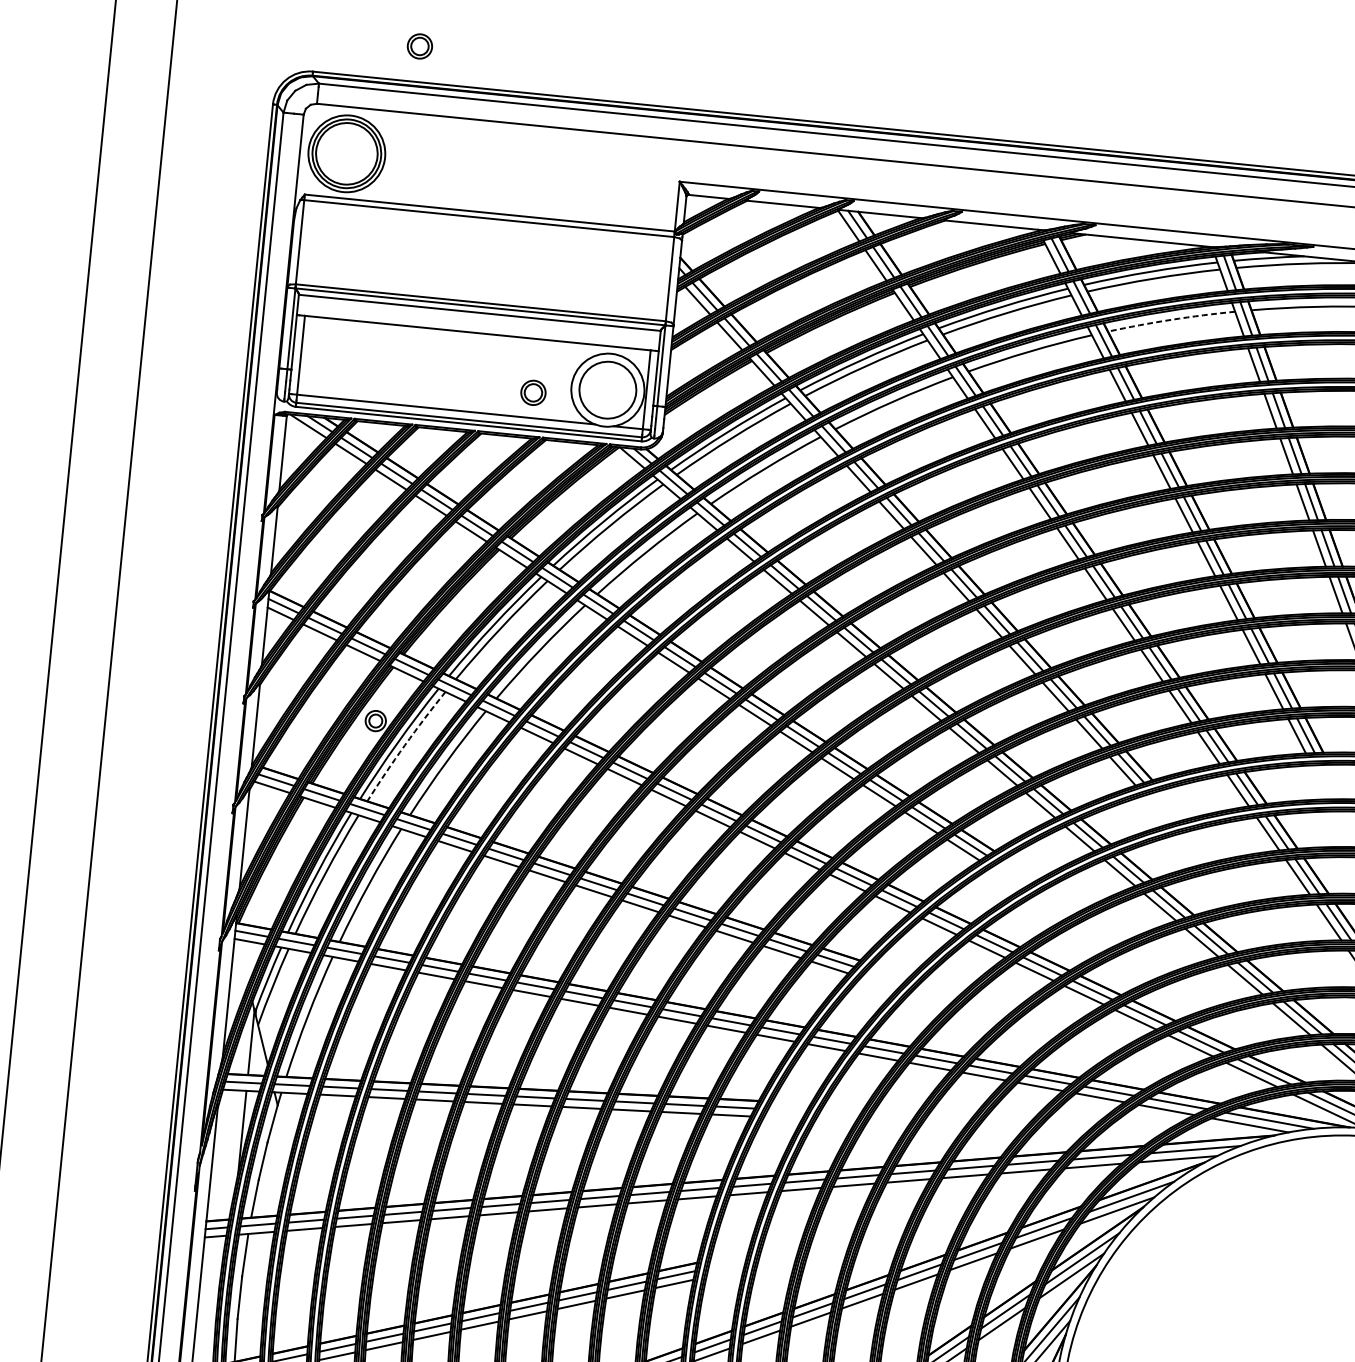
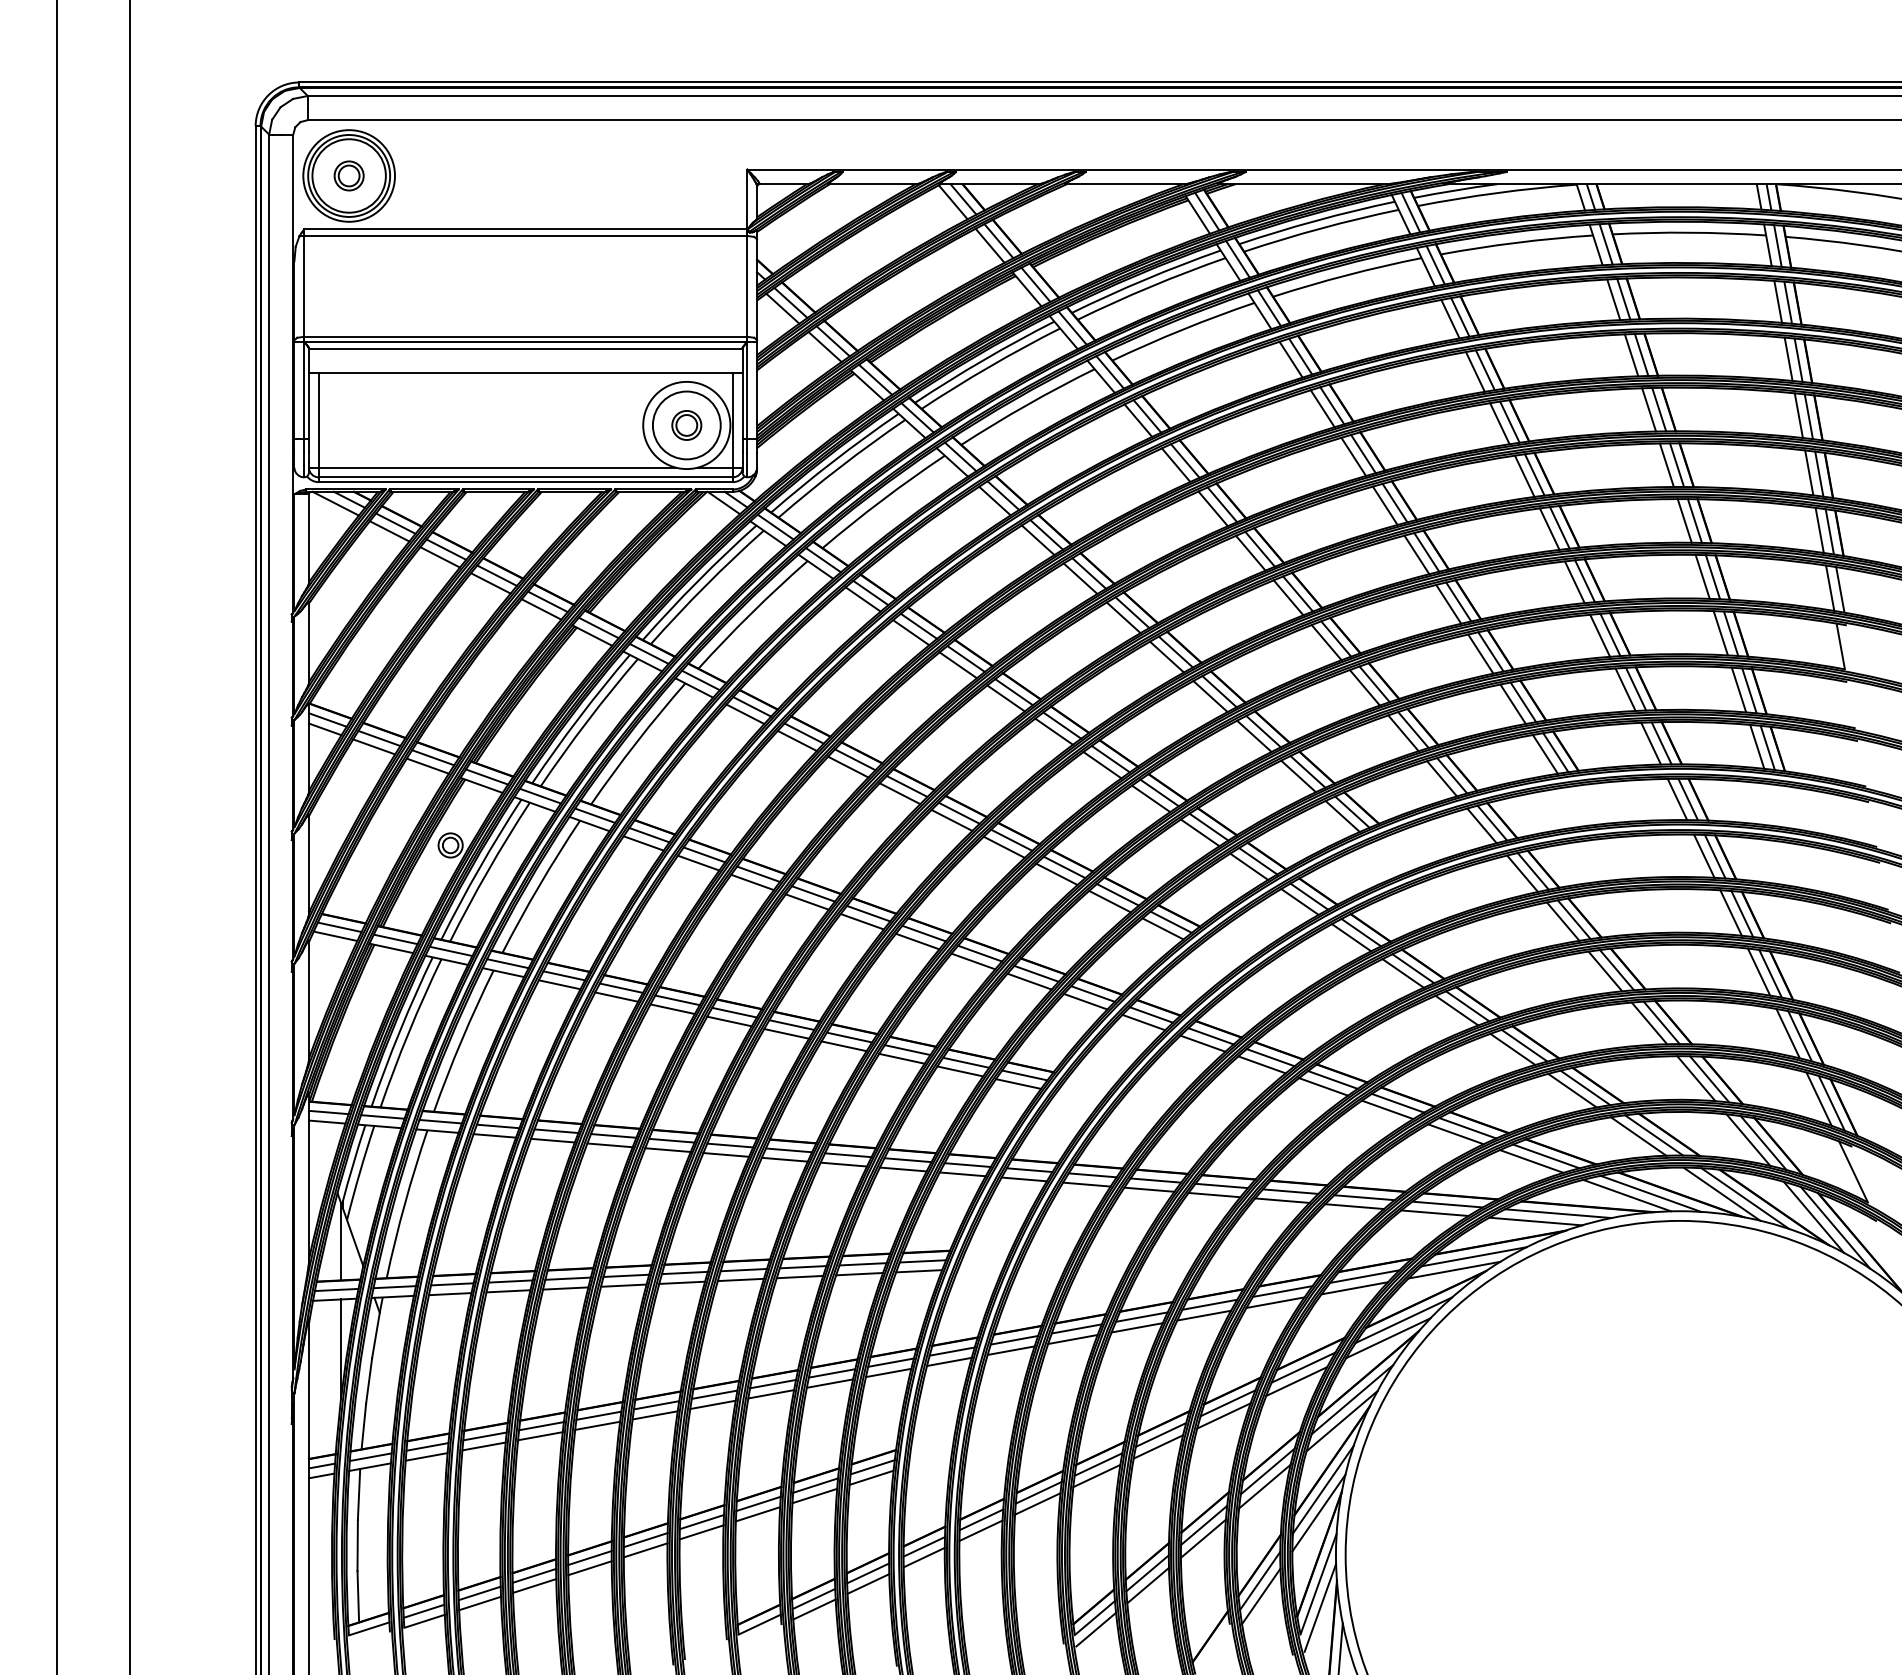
part: (419, 46) -> (348, 175), moved
arc: (1171, 319) -> (1346, 275), dashed -> solid
part: (533, 392) -> (686, 425), moved
arc: (405, 745) -> (488, 870), dashed -> solid

